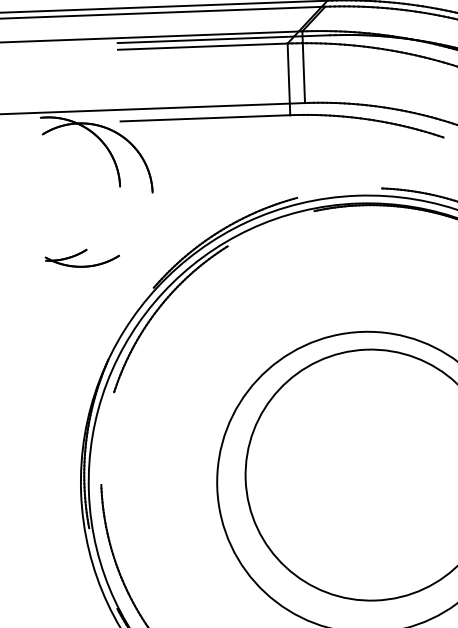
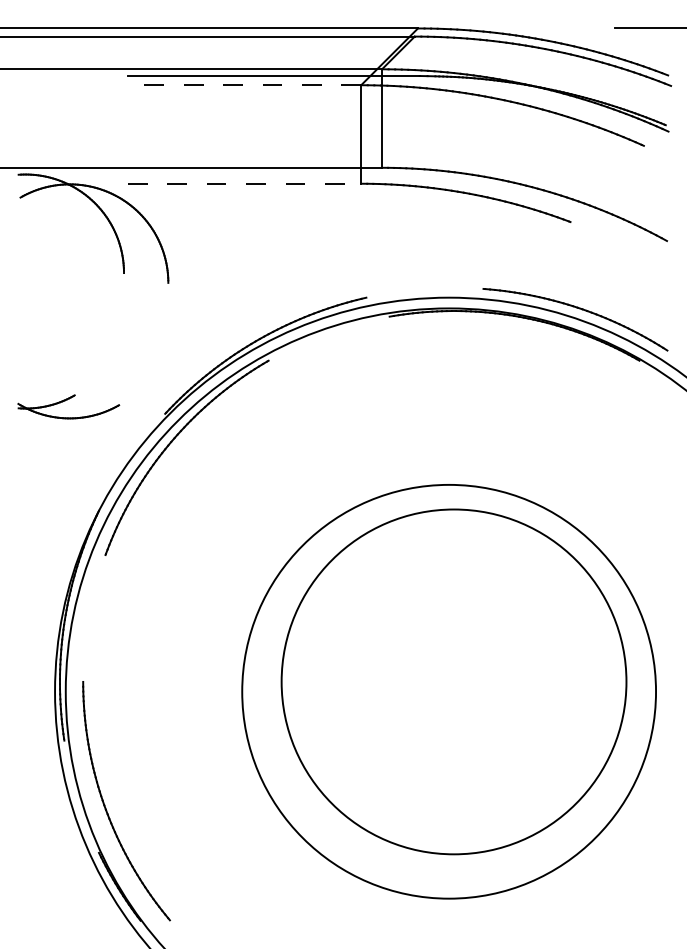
line: (202, 46) -> (244, 85), solid -> dashed
line: (205, 118) -> (244, 183), solid -> dashed
part: (82, 258) -> (68, 406), moved

